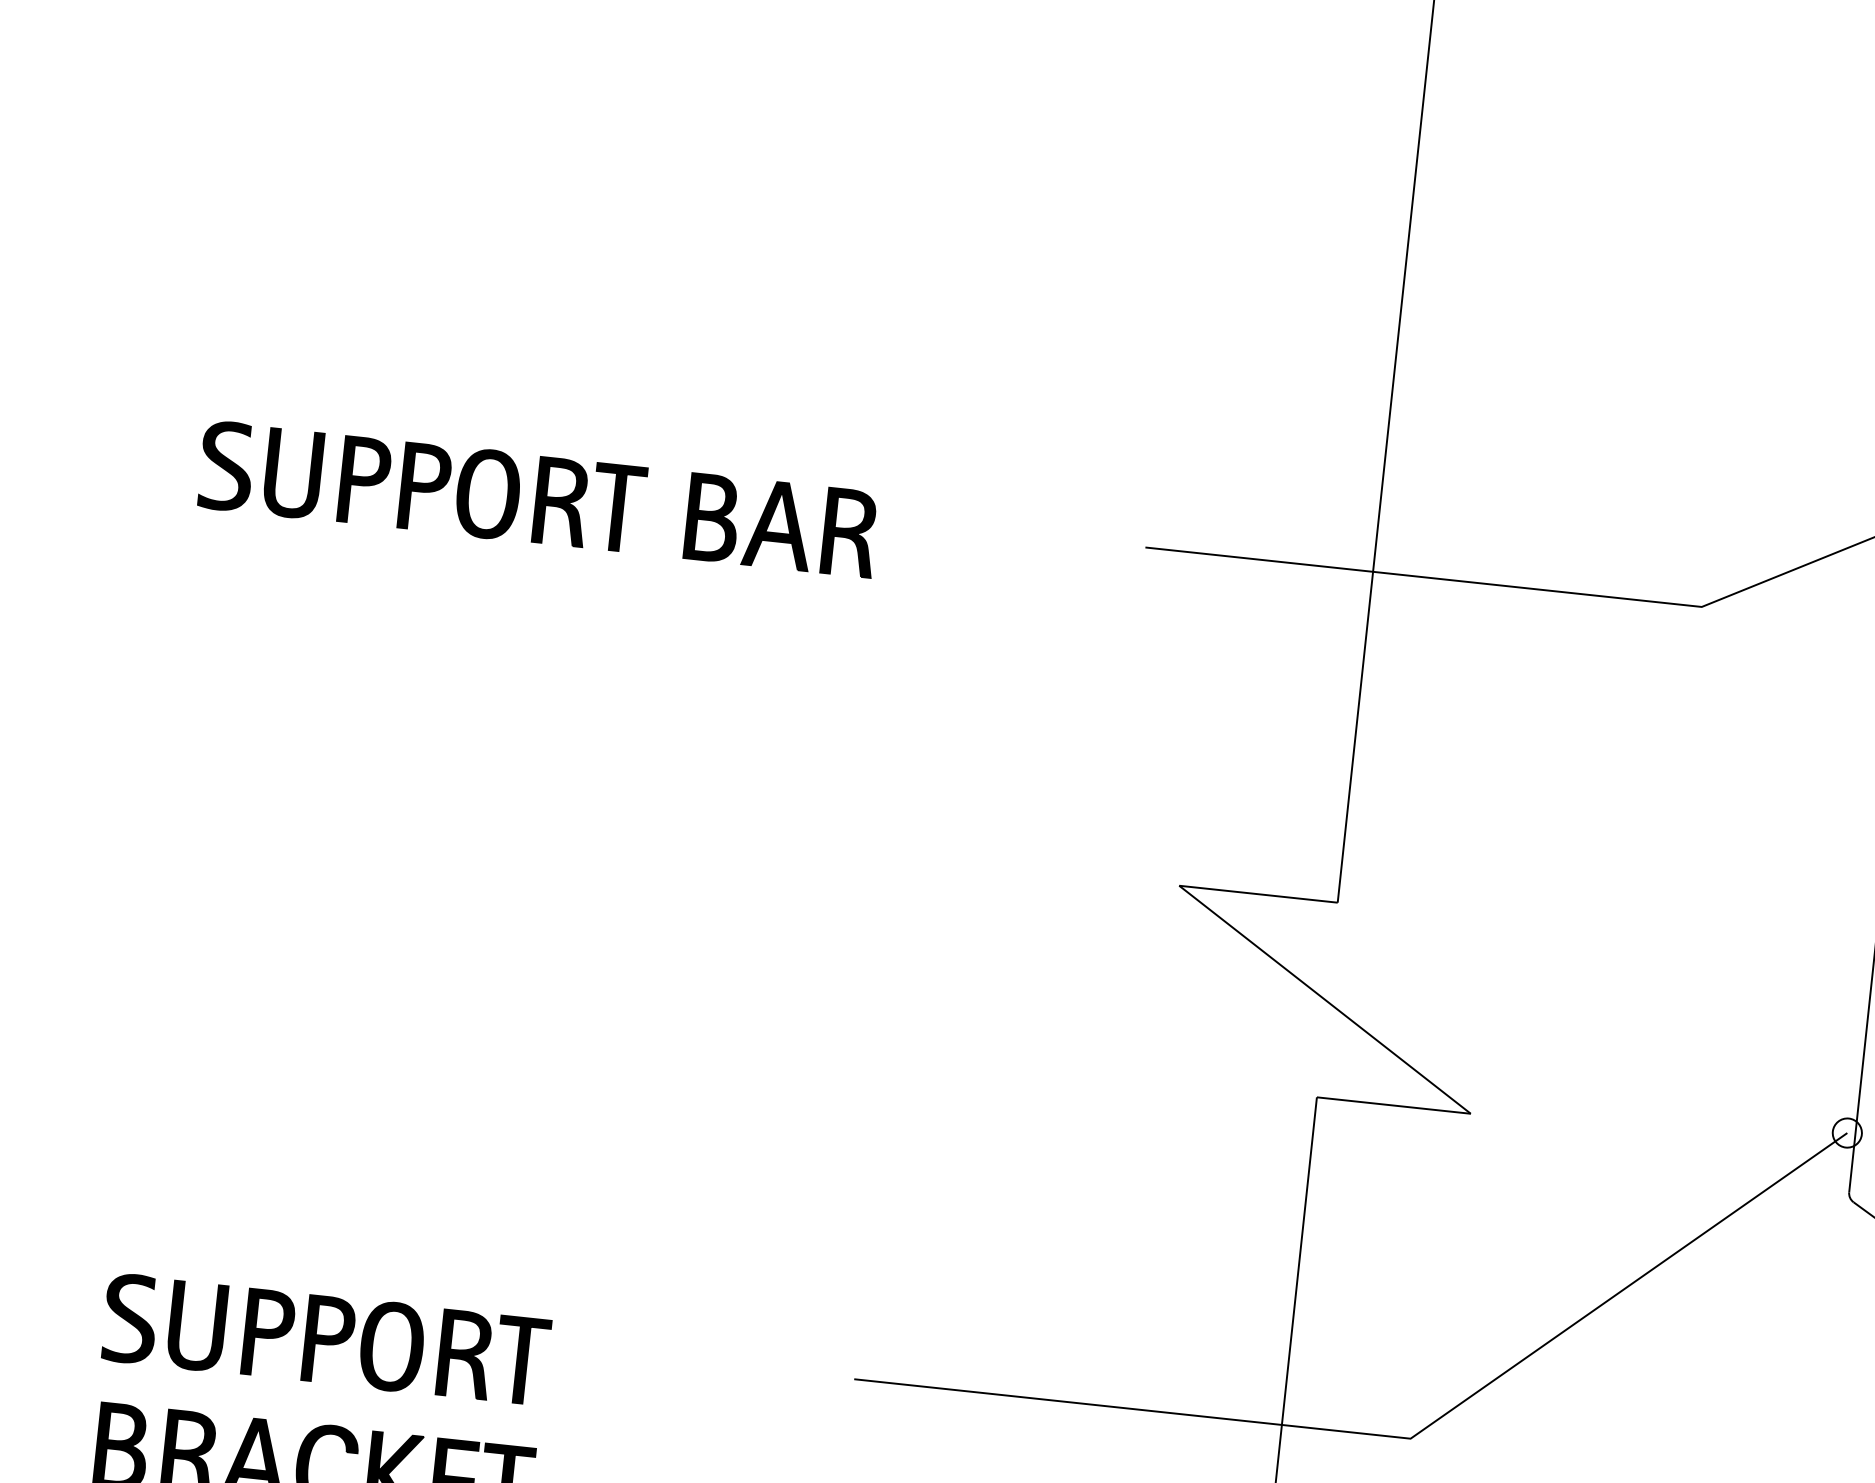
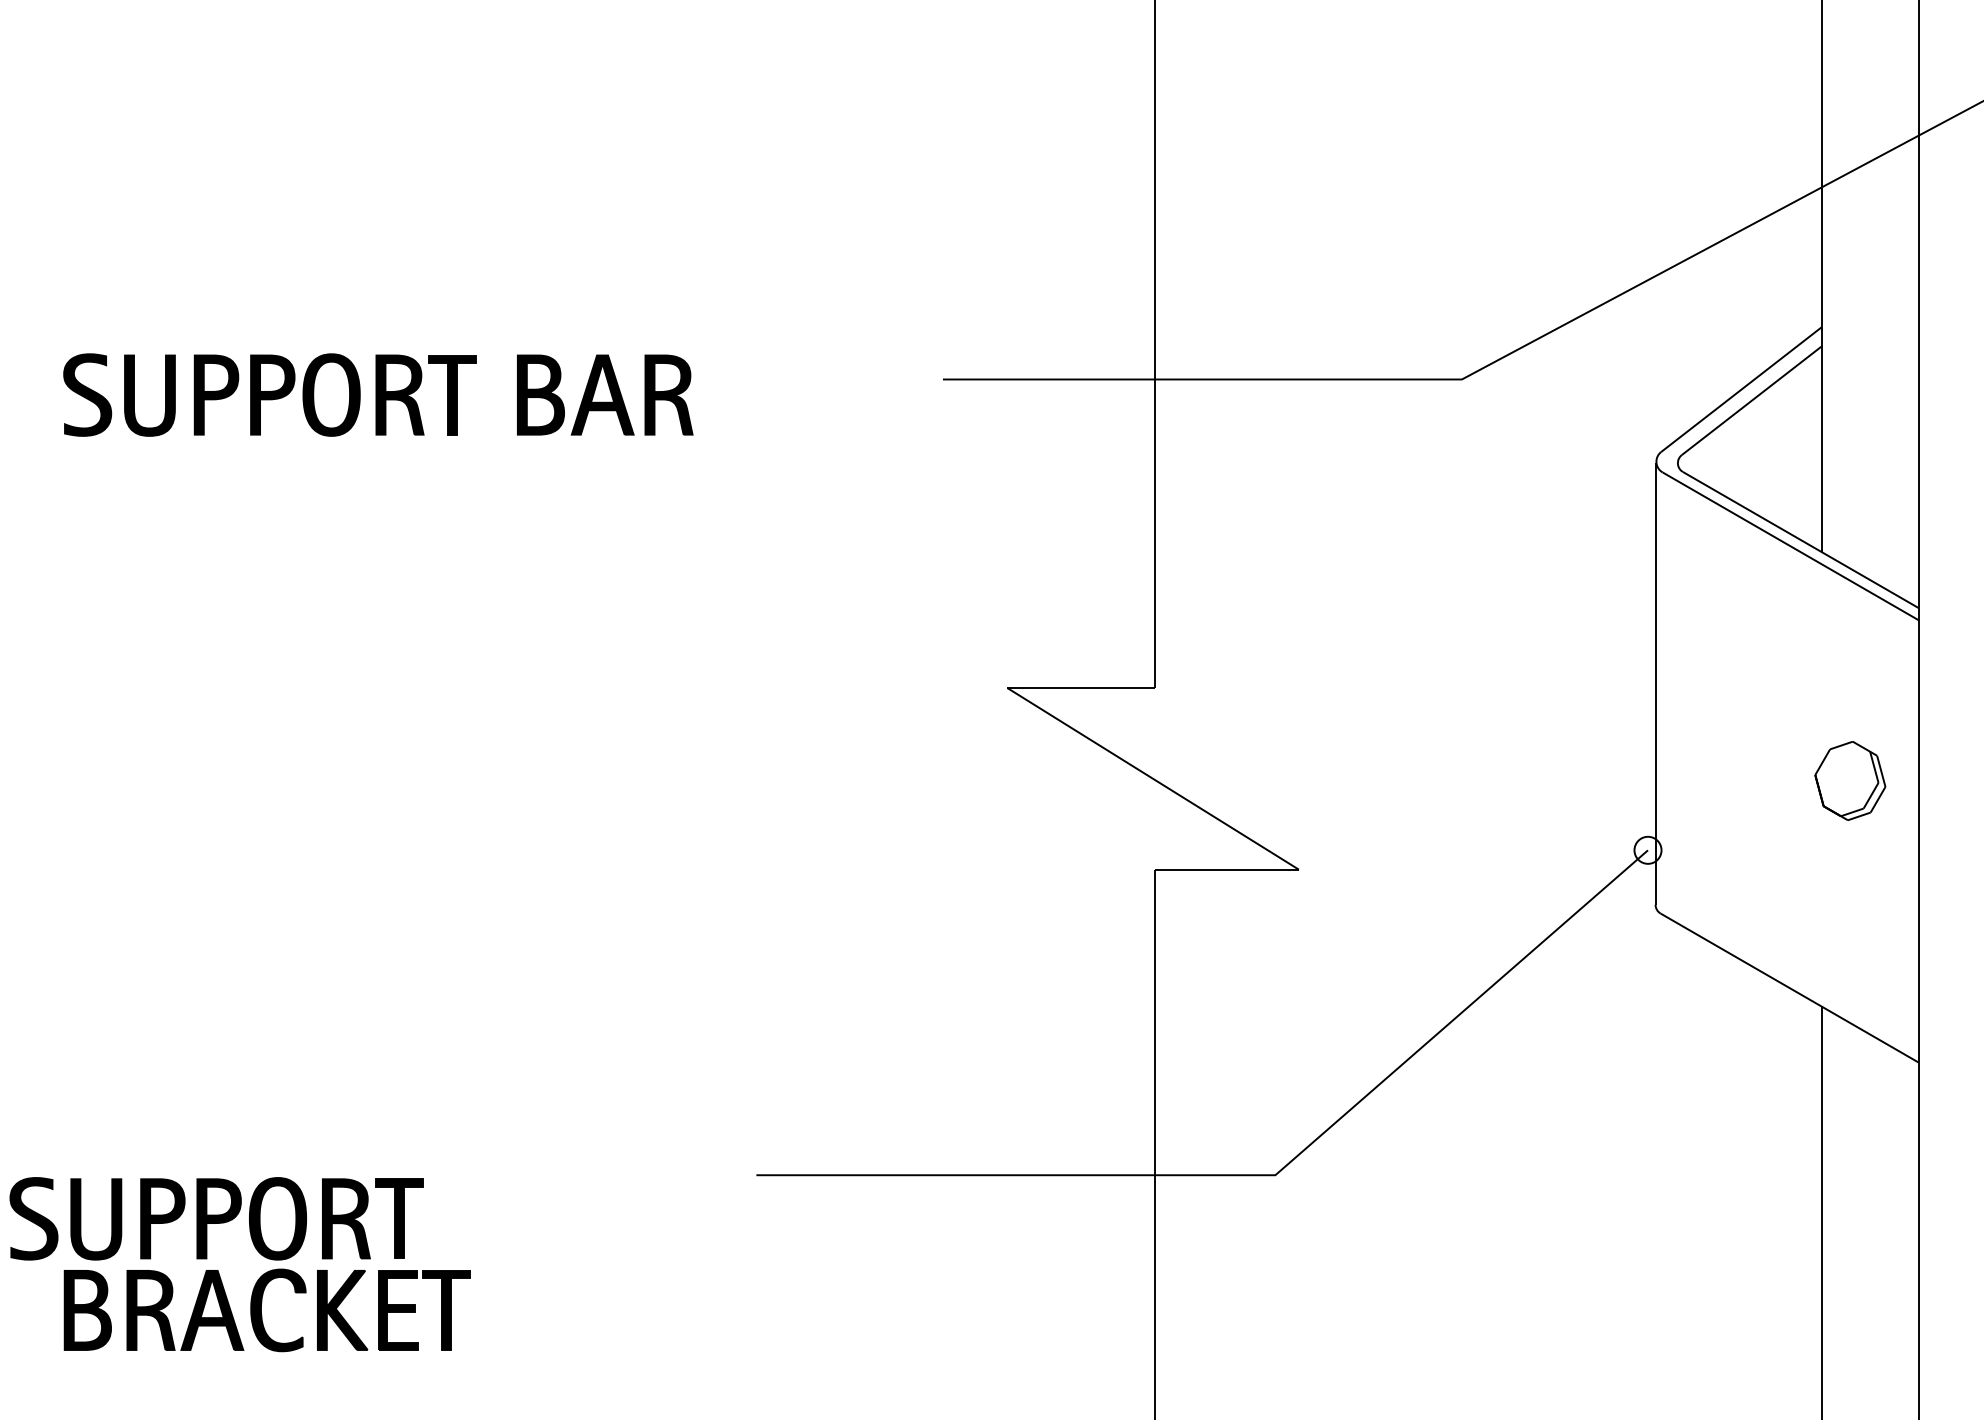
part: (326, 1339) -> (216, 1218), moved

